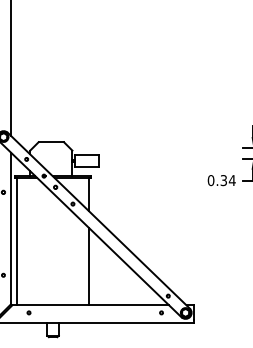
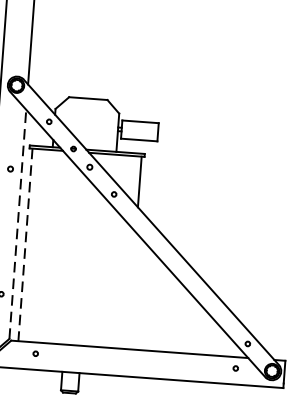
line: (10, 228) -> (17, 224), solid -> dashed
line: (16, 241) -> (24, 244), solid -> dashed
line: (89, 266) -> (132, 290), removed

